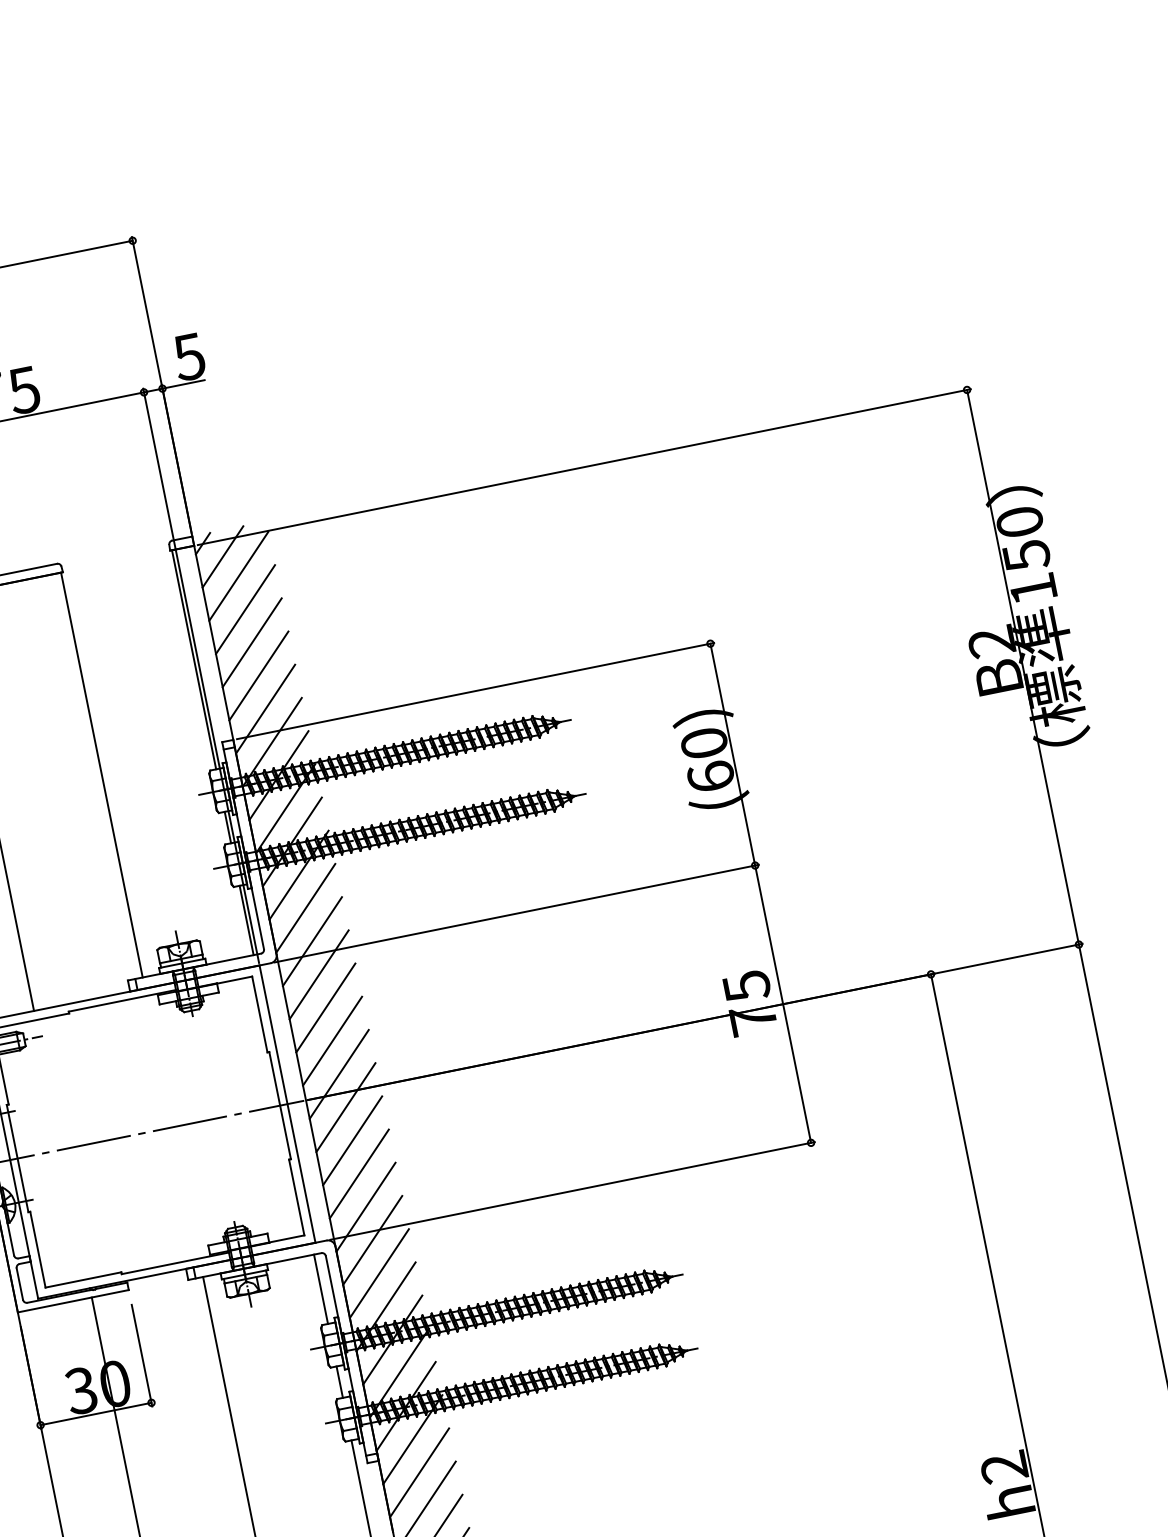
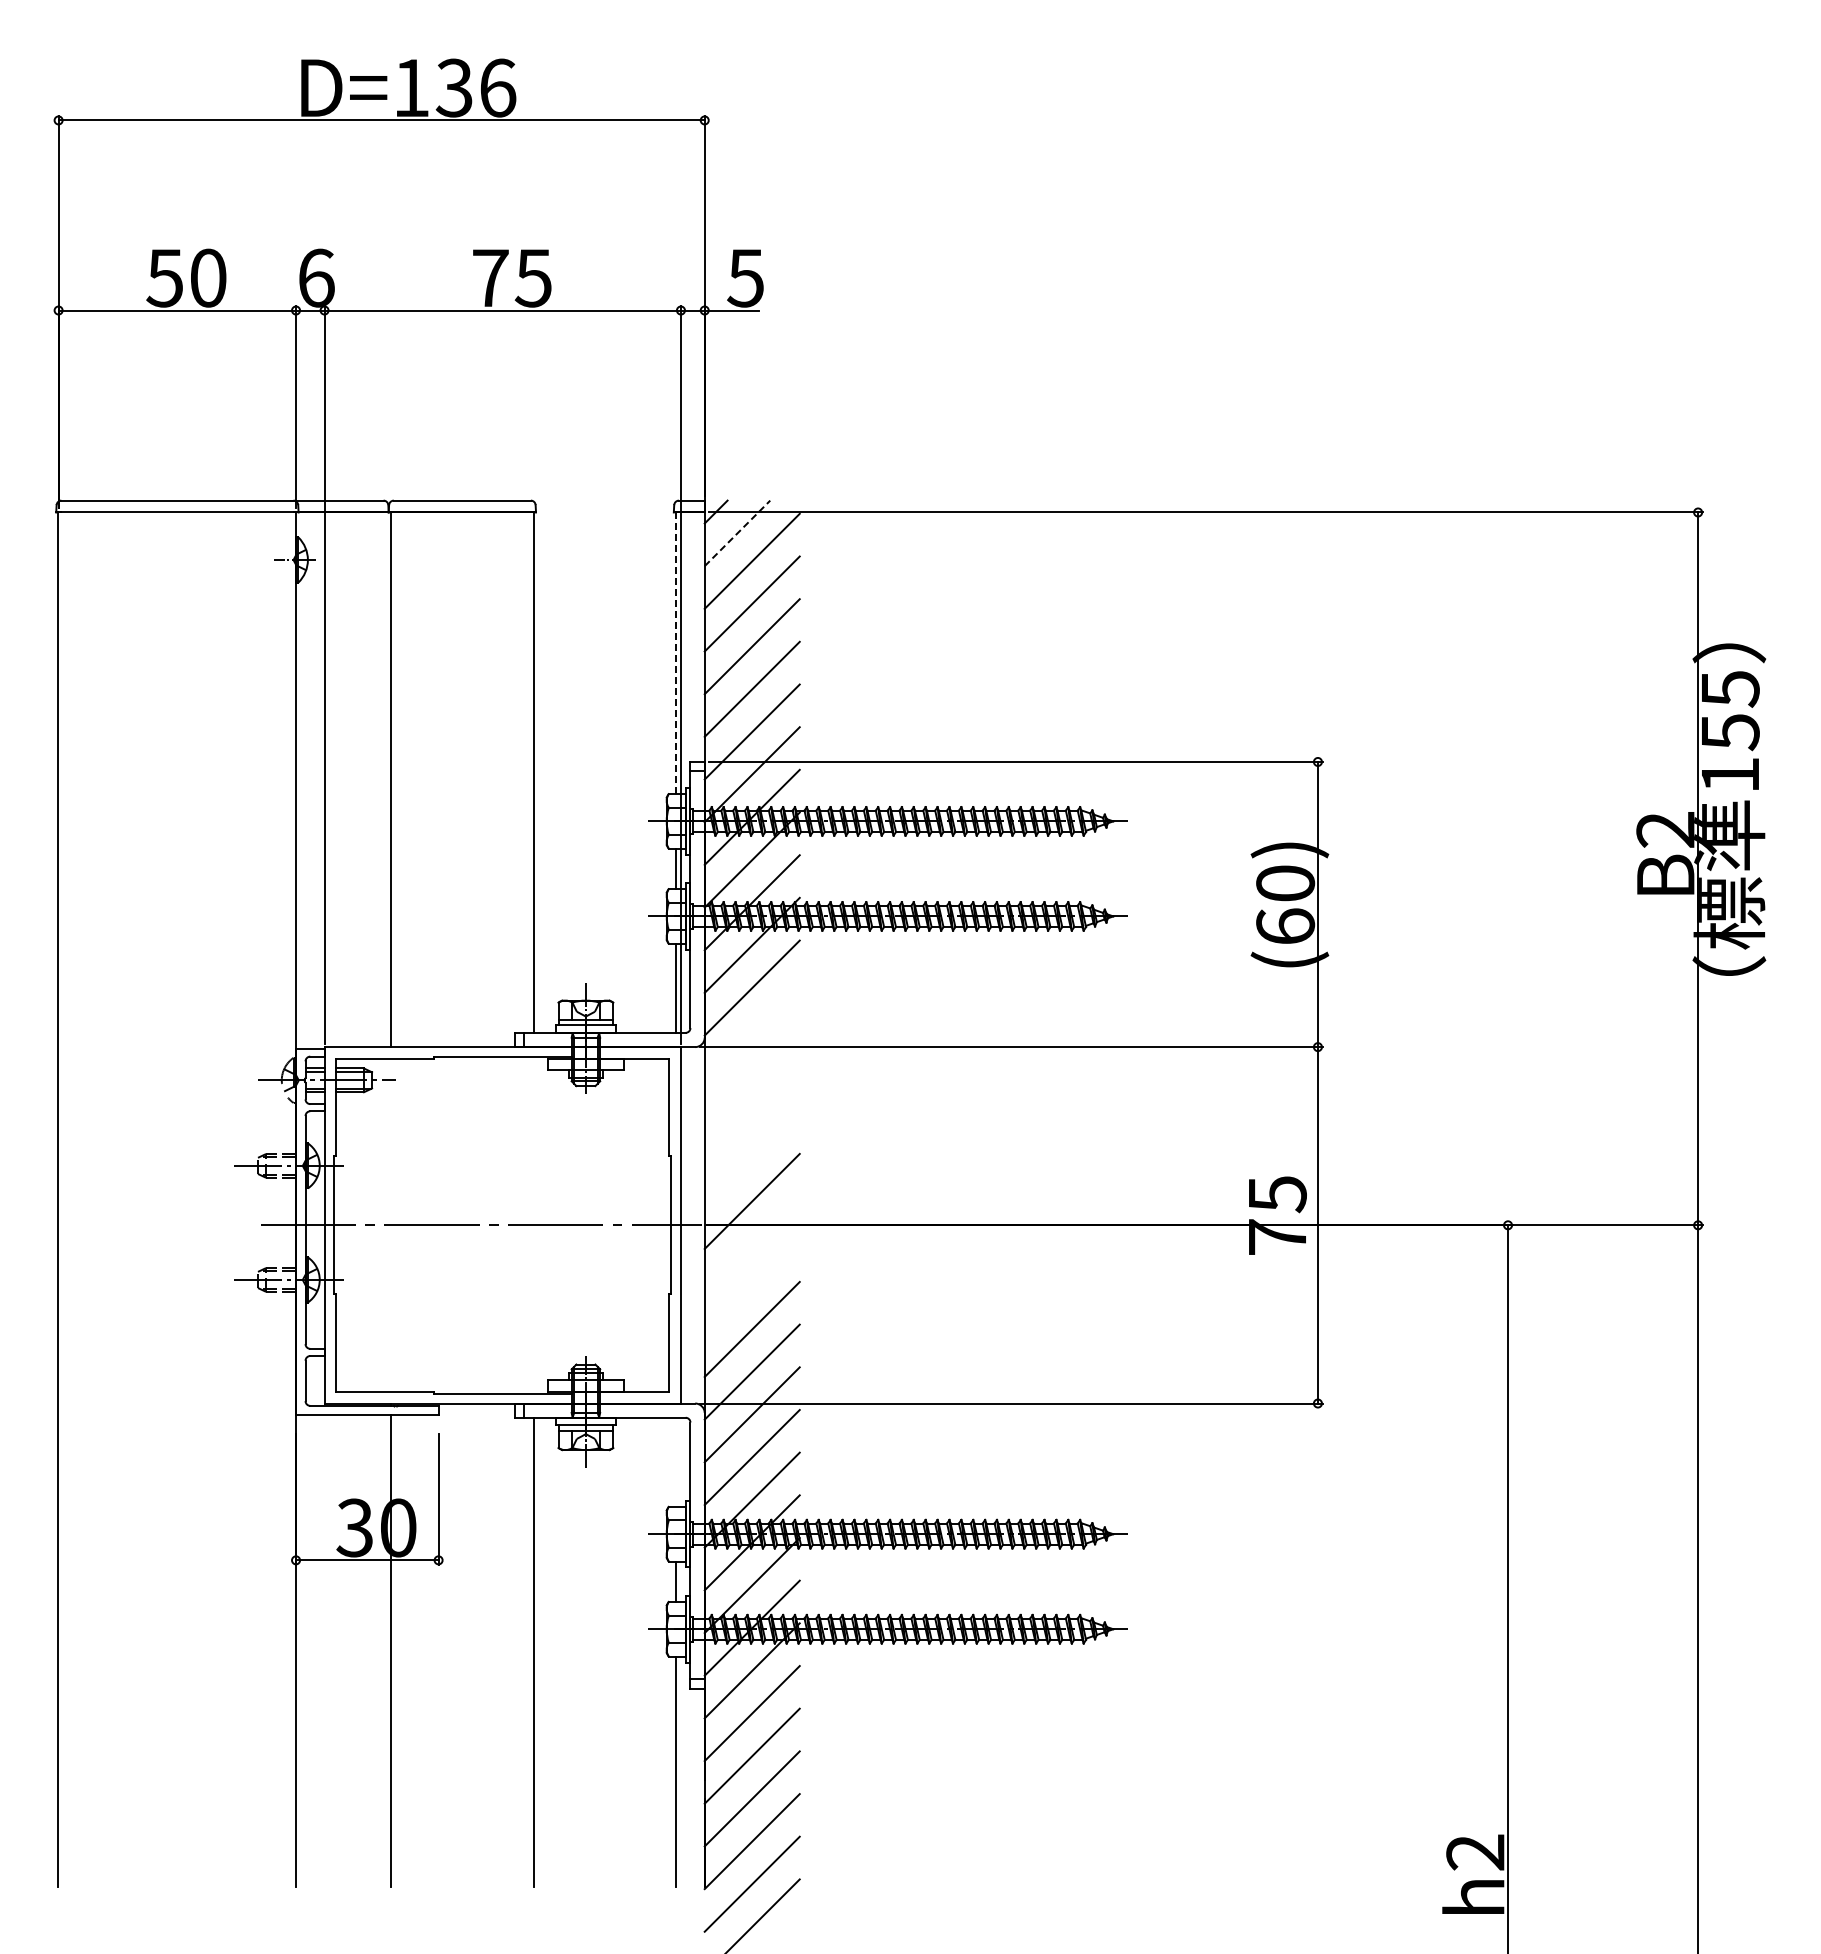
text: (1020, 522) -> (1730, 689), 150 -> 155
line: (222, 557) -> (737, 533), solid -> dashed
line: (194, 659) -> (676, 653), solid -> dashed
line: (311, 941) -> (751, 1030), removed
line: (318, 974) -> (751, 1072), removed
line: (325, 1007) -> (751, 1115), removed
line: (331, 1041) -> (751, 1158), removed
line: (345, 1107) -> (751, 1243), removed
line: (352, 1140) -> (751, 1286), removed
line: (321, 1288) -> (676, 1461), removed

